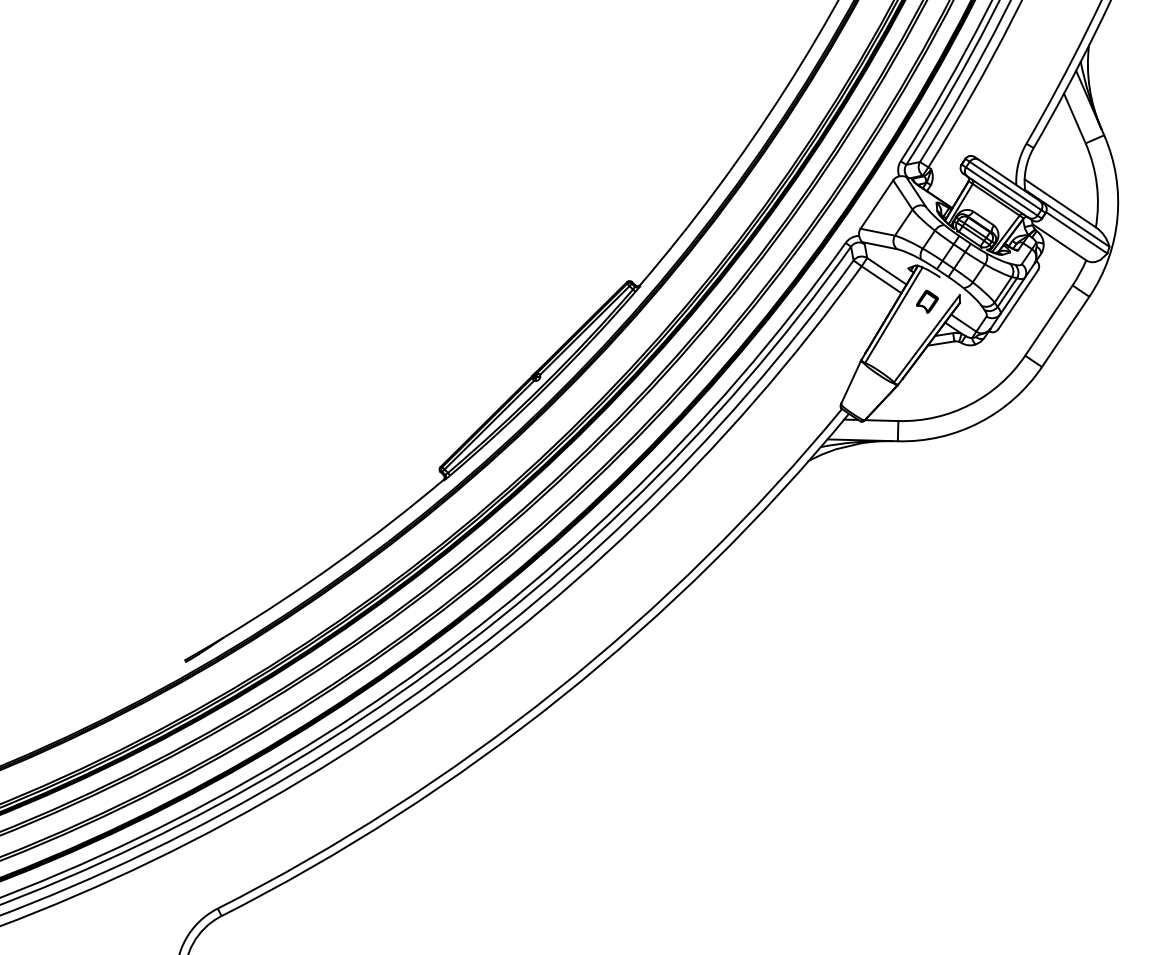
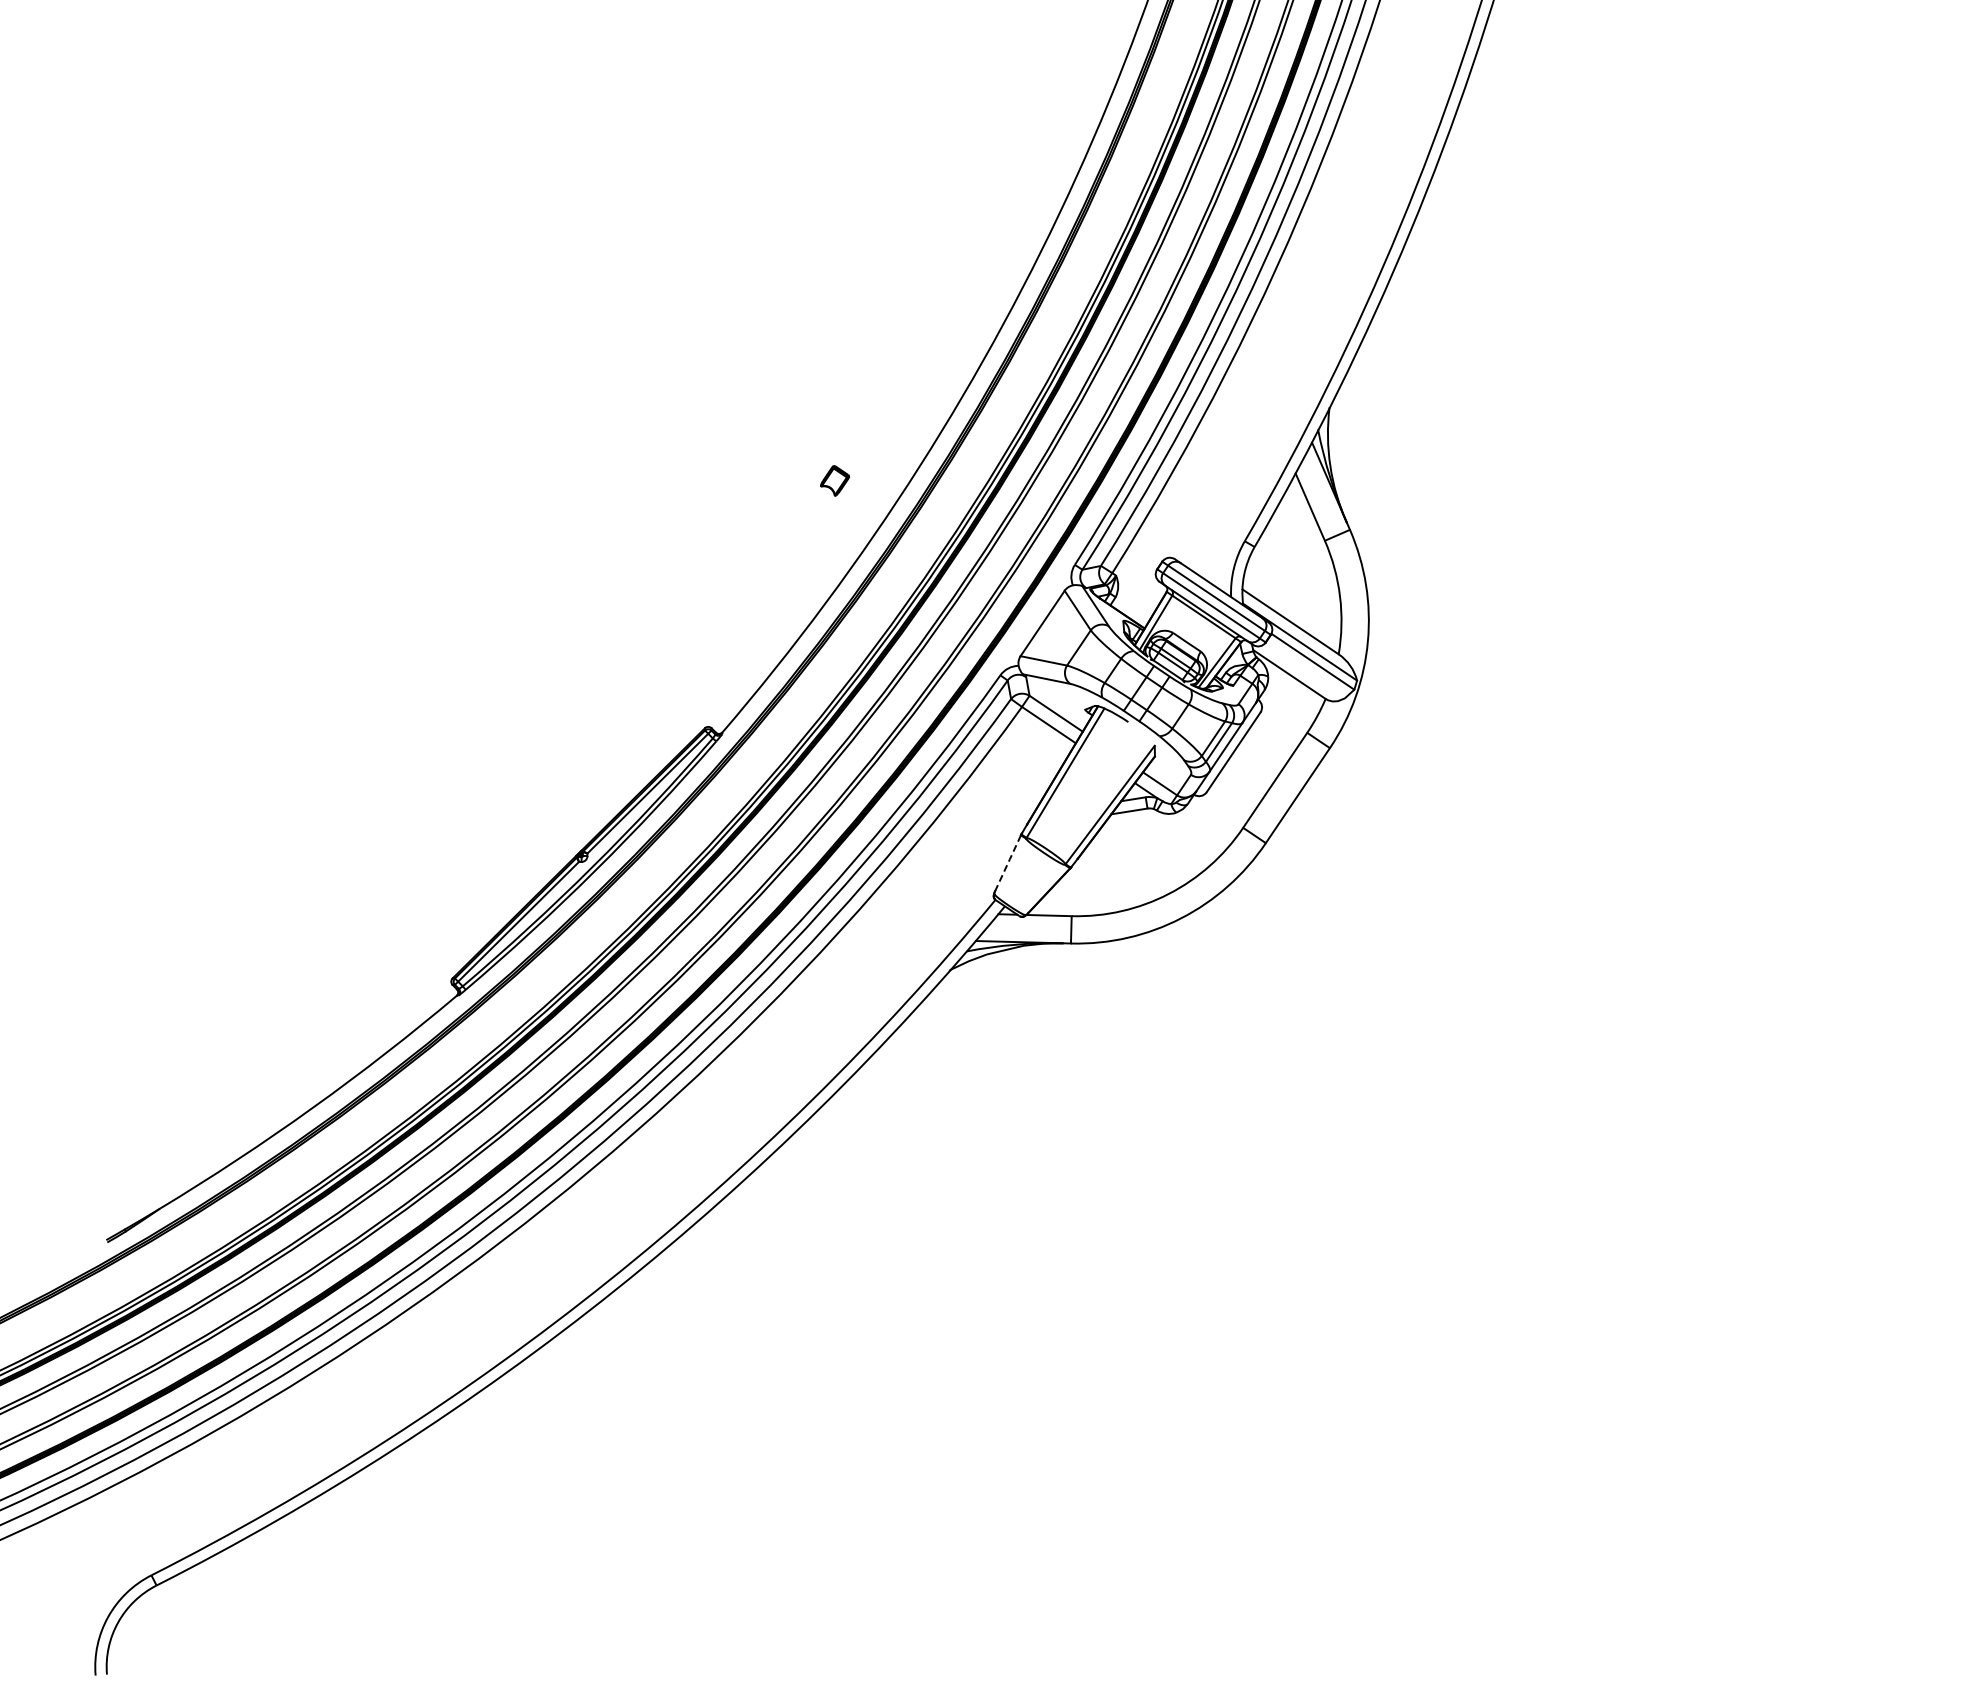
part: (927, 301) -> (835, 480), moved
line: (851, 380) -> (1008, 861), solid -> dashed

